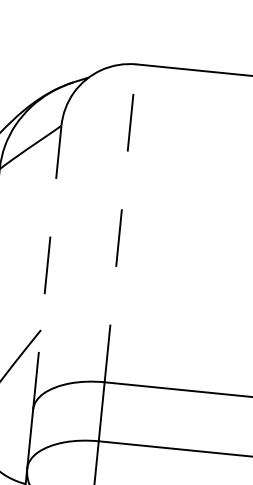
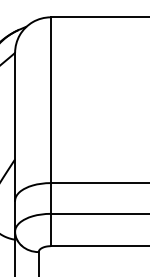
line: (120, 223) -> (50, 100), dashed -> solid
line: (48, 267) -> (15, 126), dashed -> solid

